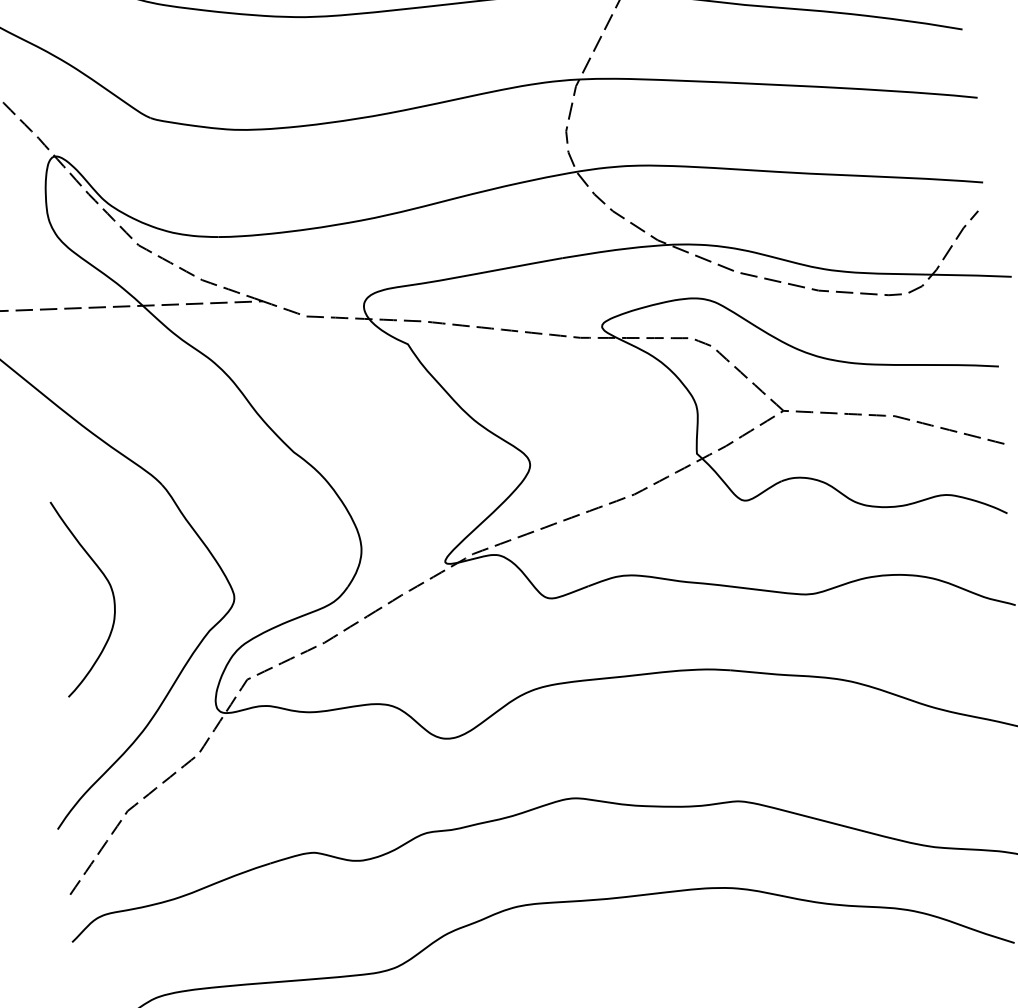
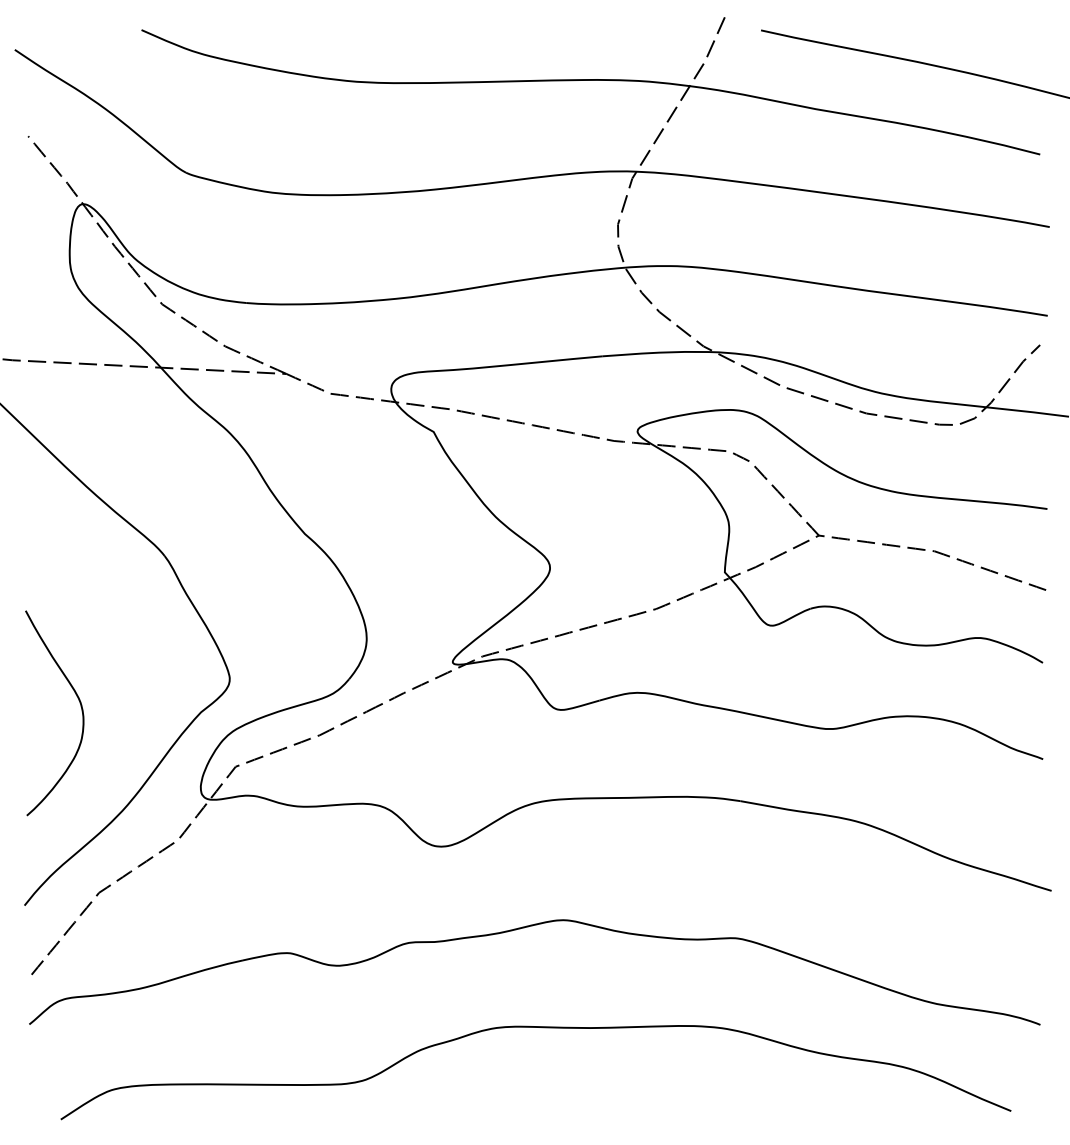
curve: (109, 585) -> (79, 703), moved

